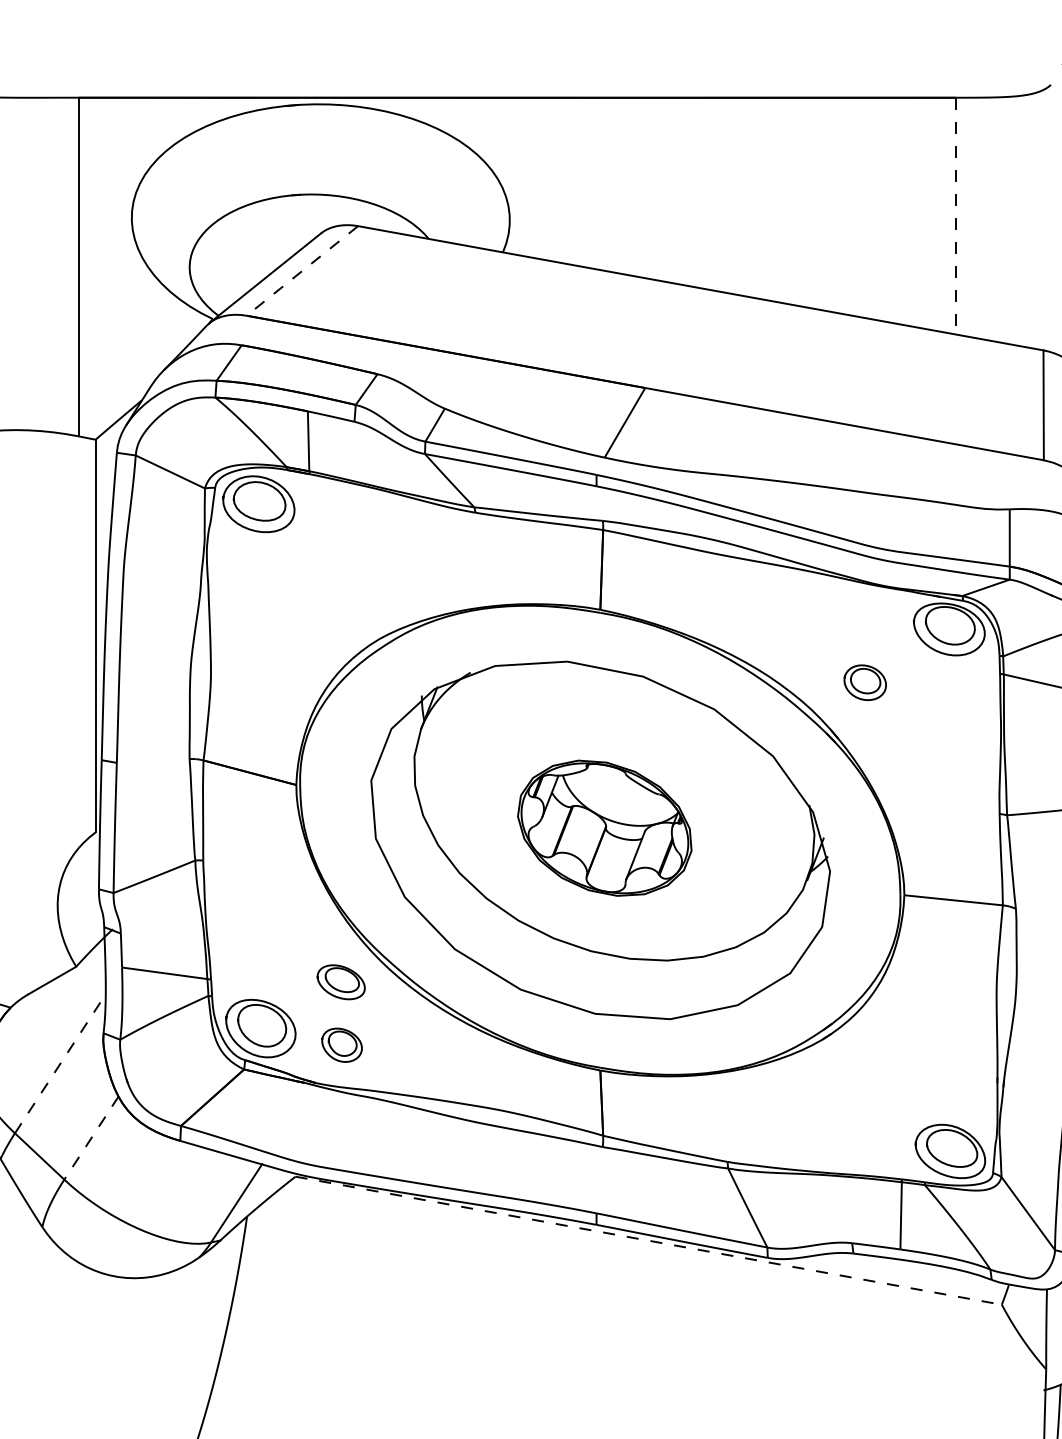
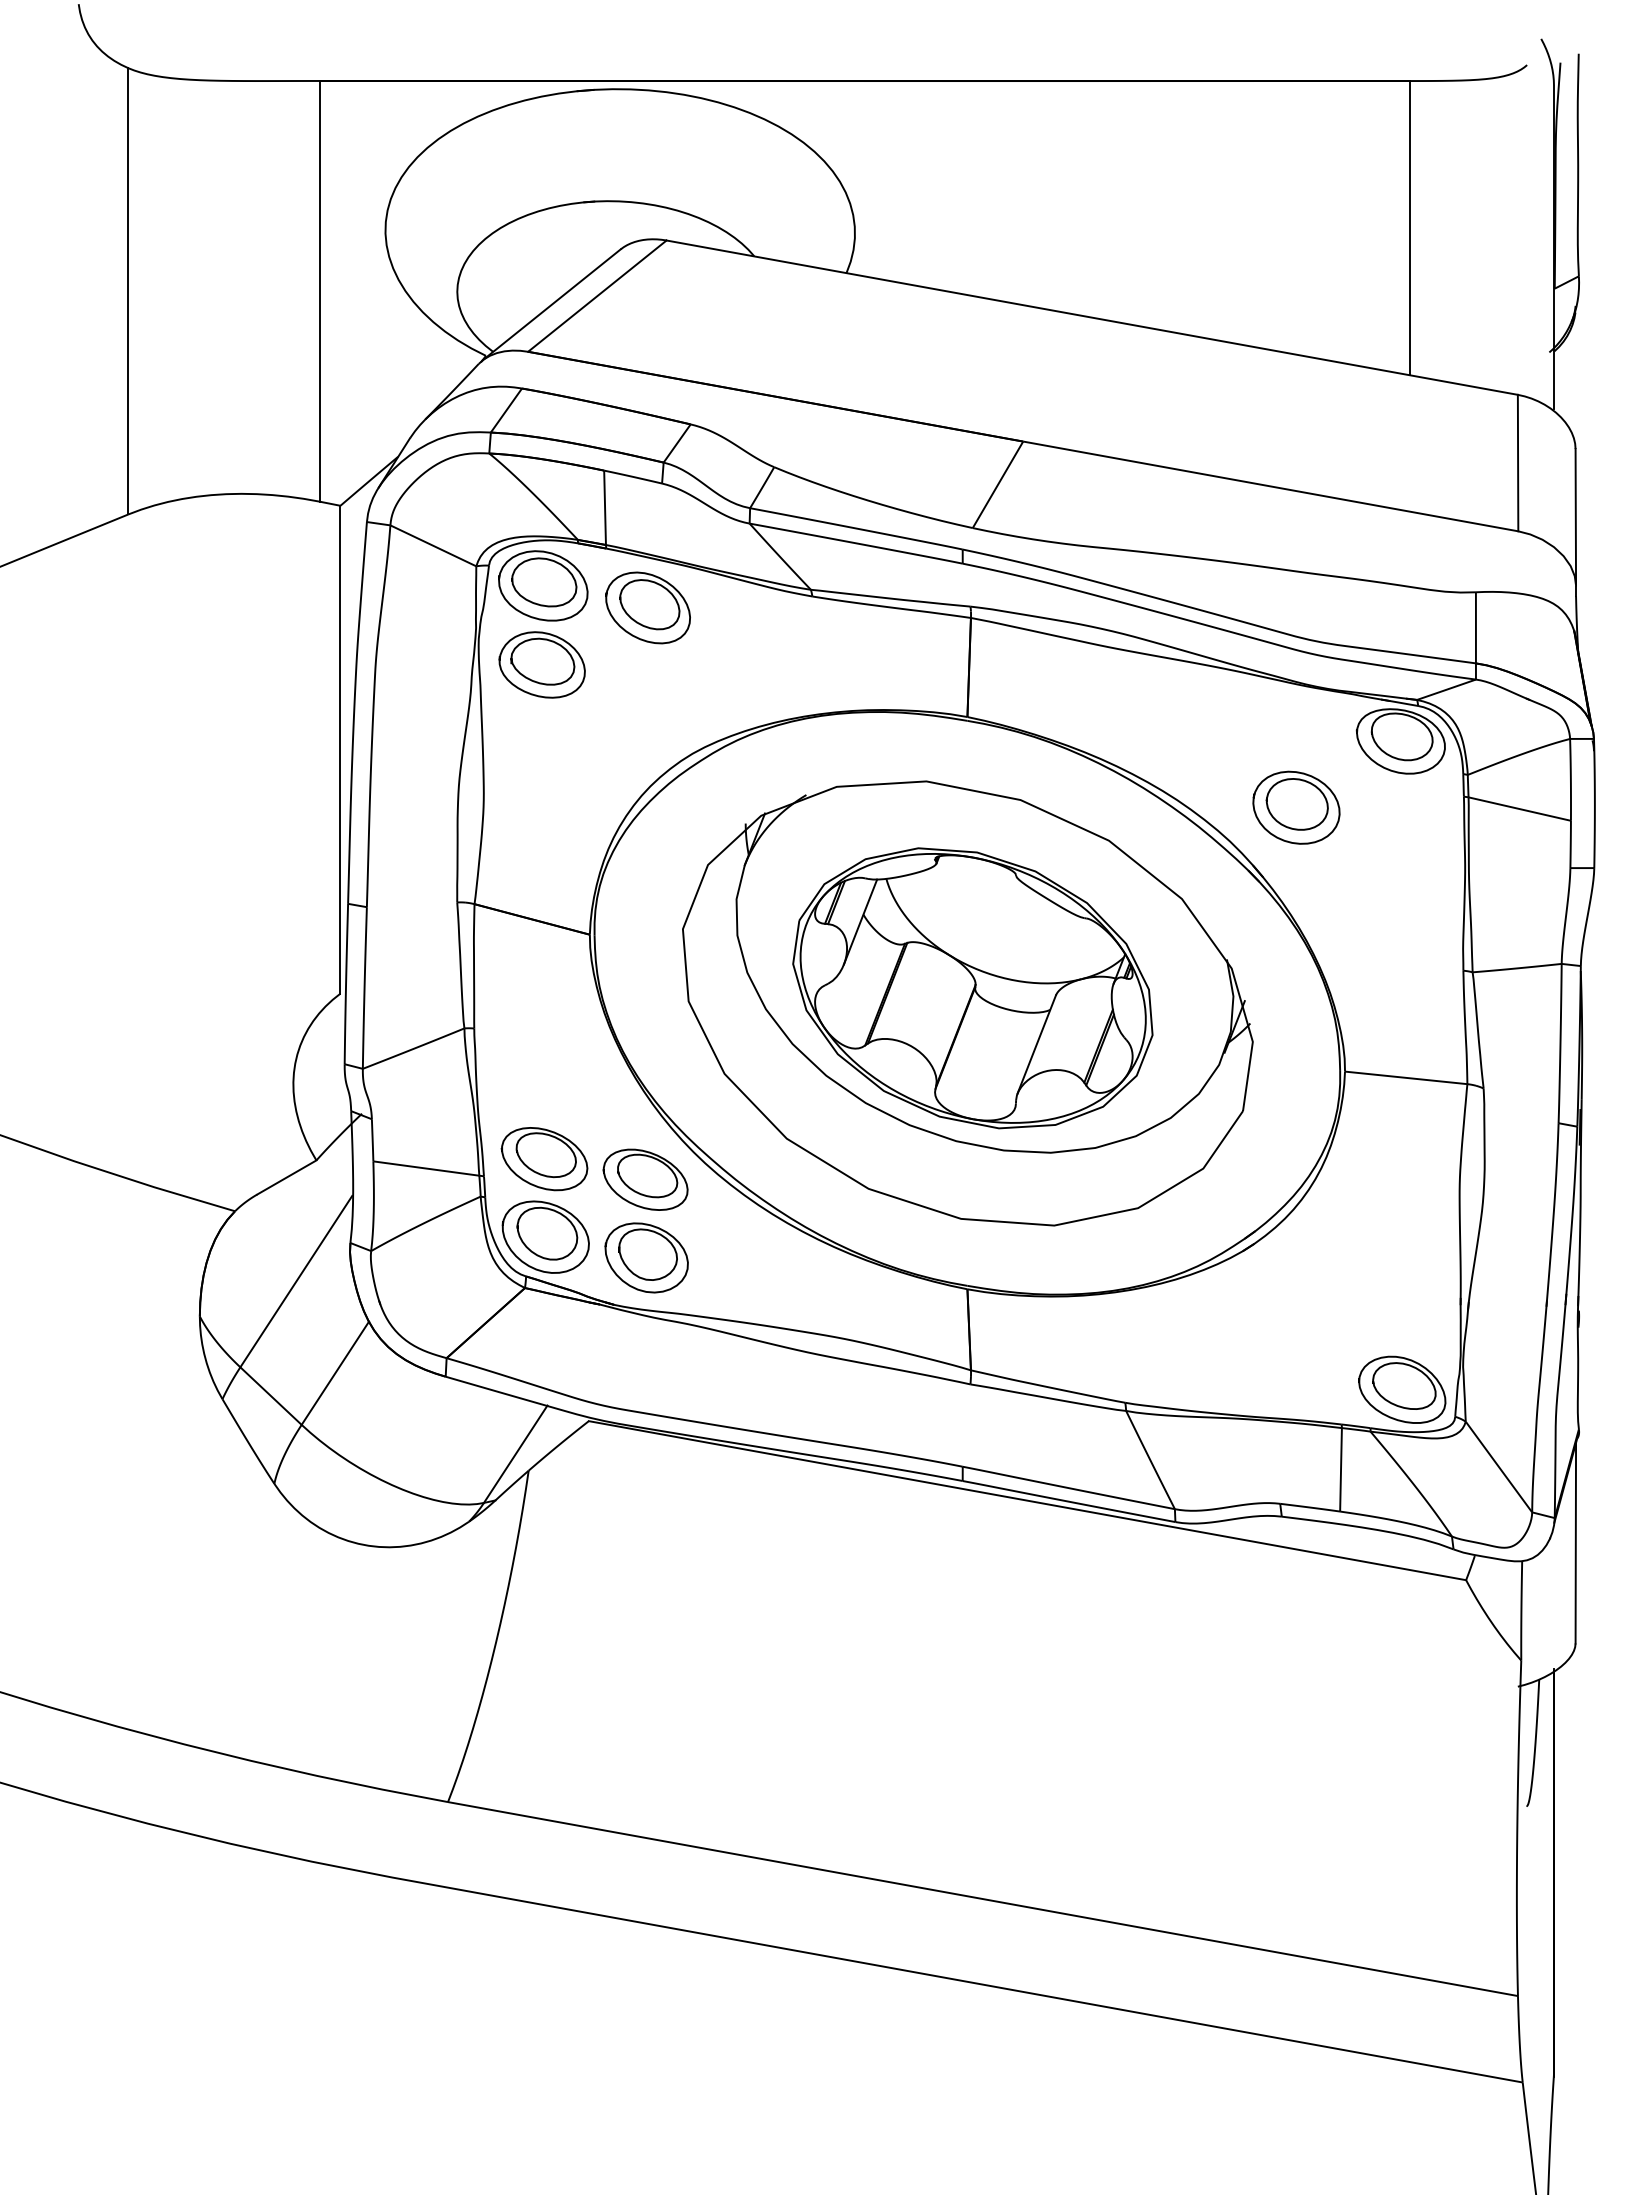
line: (956, 216) -> (1409, 228), dashed -> solid
line: (302, 271) -> (597, 296), dashed -> solid
part: (342, 521) -> (647, 607), added
part: (257, 567) -> (541, 664), added
part: (865, 682) -> (1296, 807), size x1.67
part: (604, 828) -> (972, 988), size x1.67
part: (259, 966) -> (544, 1159), added
part: (341, 982) -> (645, 1179), size x1.43
part: (341, 1044) -> (646, 1257), size x1.67
line: (60, 1064) -> (296, 1281), dashed -> solid
line: (91, 1138) -> (335, 1373), dashed -> solid
line: (648, 1240) -> (1027, 1500), dashed -> solid

